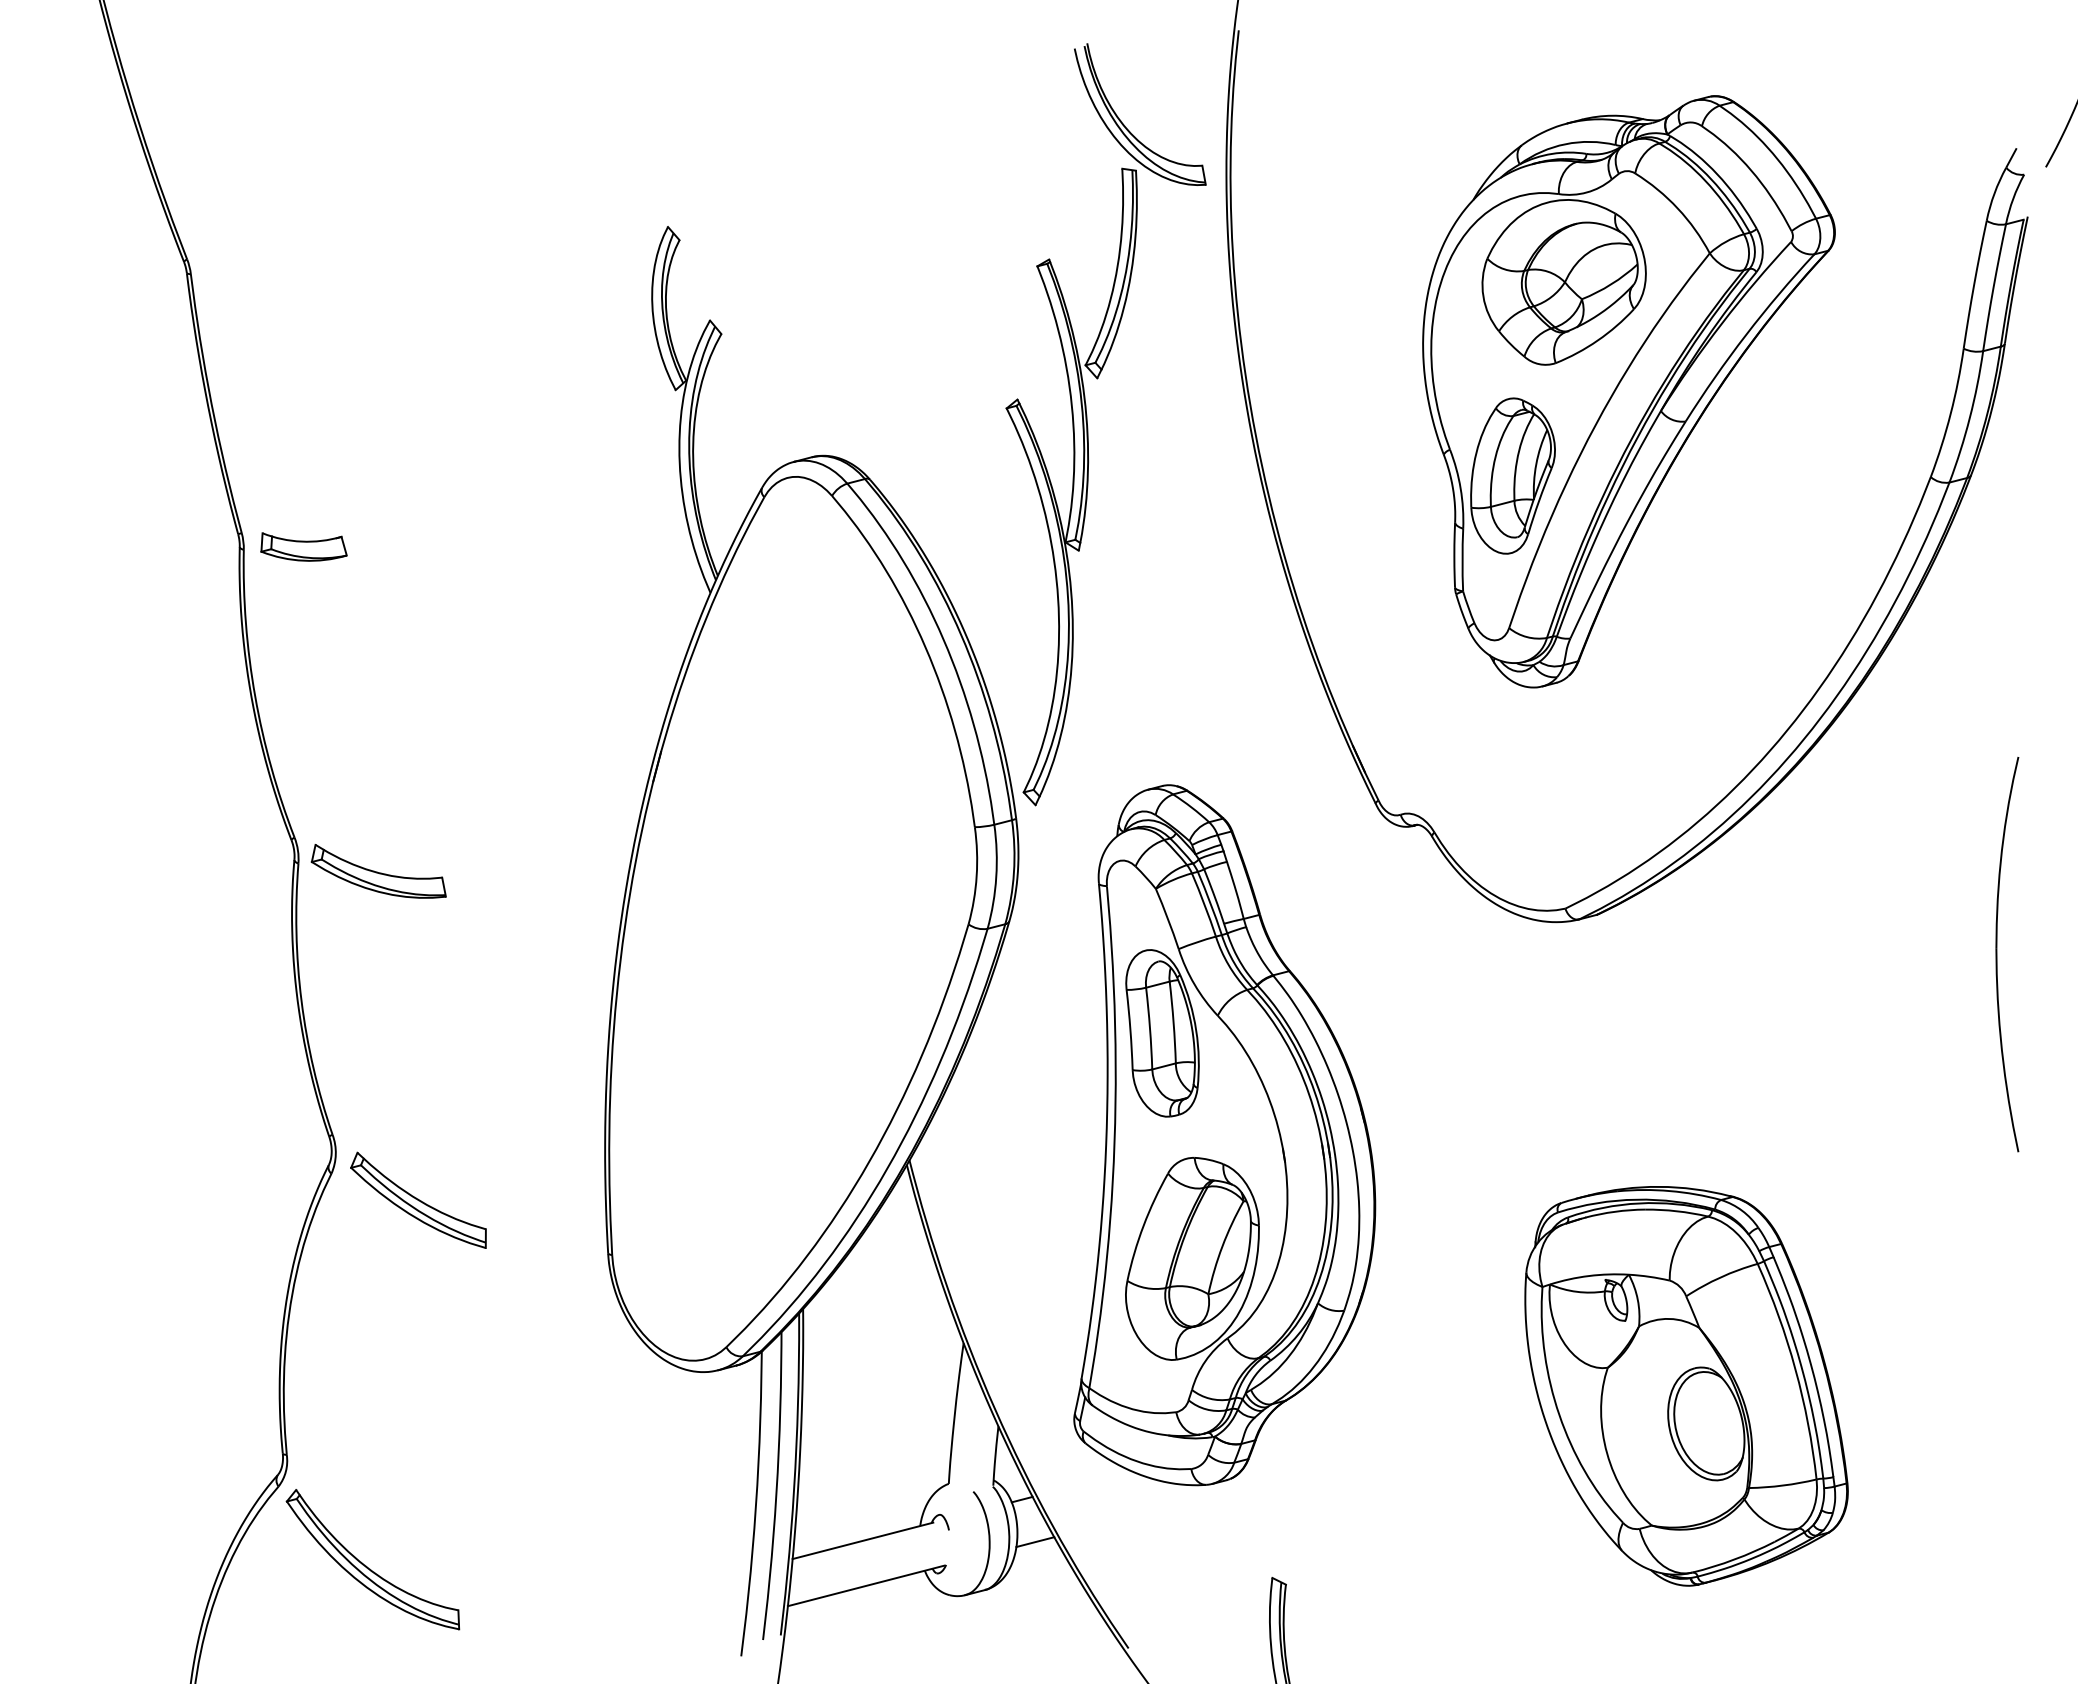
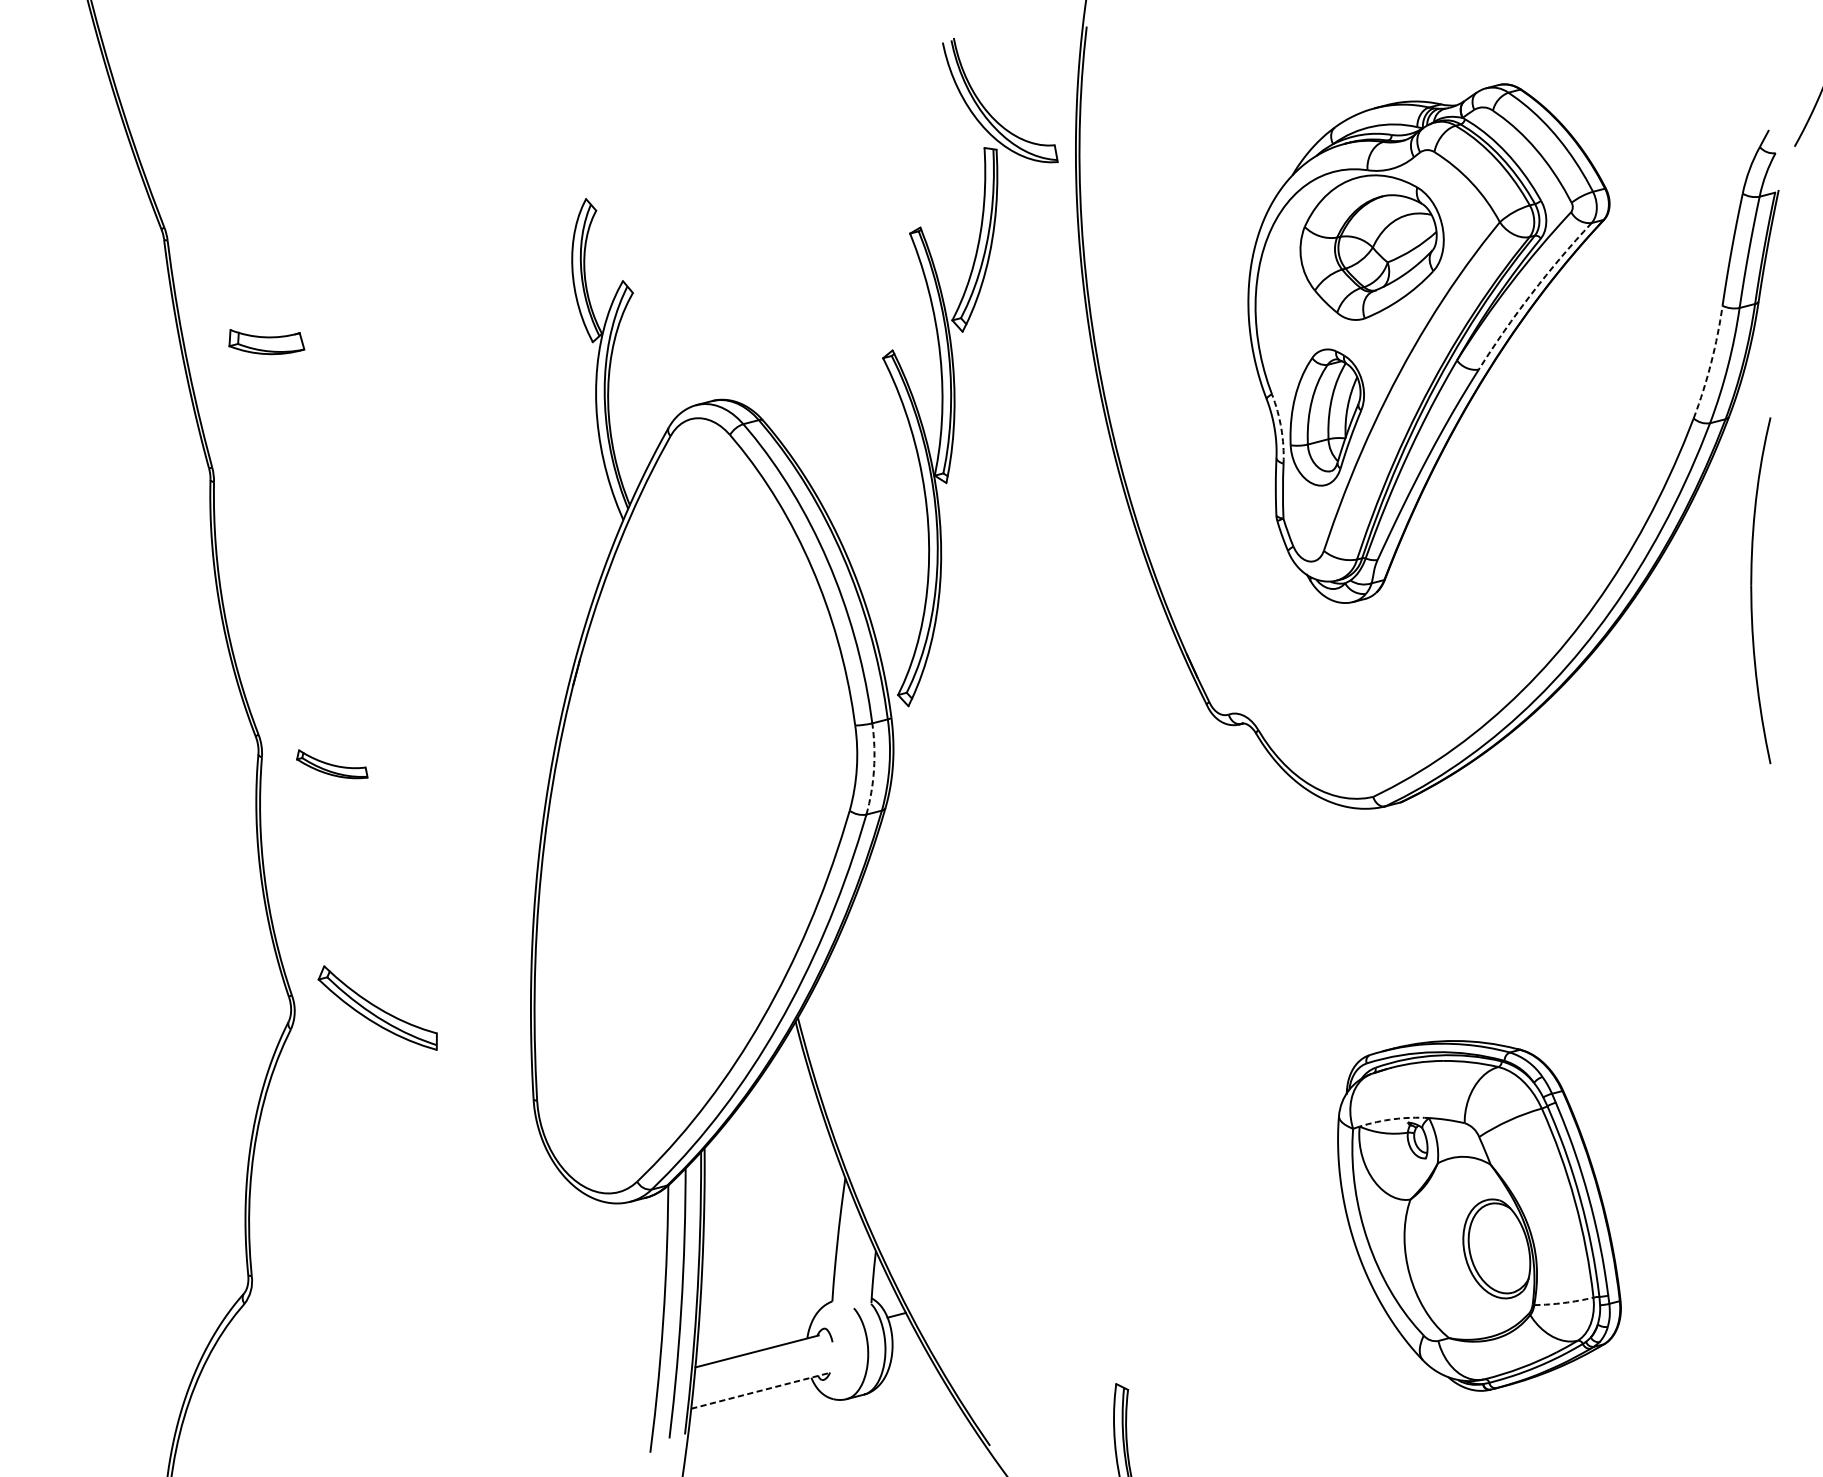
arc: (1746, 334) -> (1532, 293), solid -> dashed
arc: (1950, 413) -> (1710, 362), solid -> dashed
arc: (1460, 488) -> (1281, 428), solid -> dashed
part: (303, 546) -> (266, 341), moved
part: (378, 871) -> (332, 764), size x0.6
arc: (996, 877) -> (874, 769), solid -> dashed
part: (1997, 954) -> (1752, 590), moved
part: (1224, 1135) -> (1074, 995), removed
part: (418, 1199) -> (377, 1007), moved
arc: (1589, 1276) -> (1394, 1119), solid -> dashed
arc: (1783, 1485) -> (1564, 1302), solid -> dashed
line: (1035, 1542) -> (908, 1352), removed
part: (366, 1565) -> (321, 1373), removed
line: (866, 1585) -> (760, 1390), solid -> dashed

